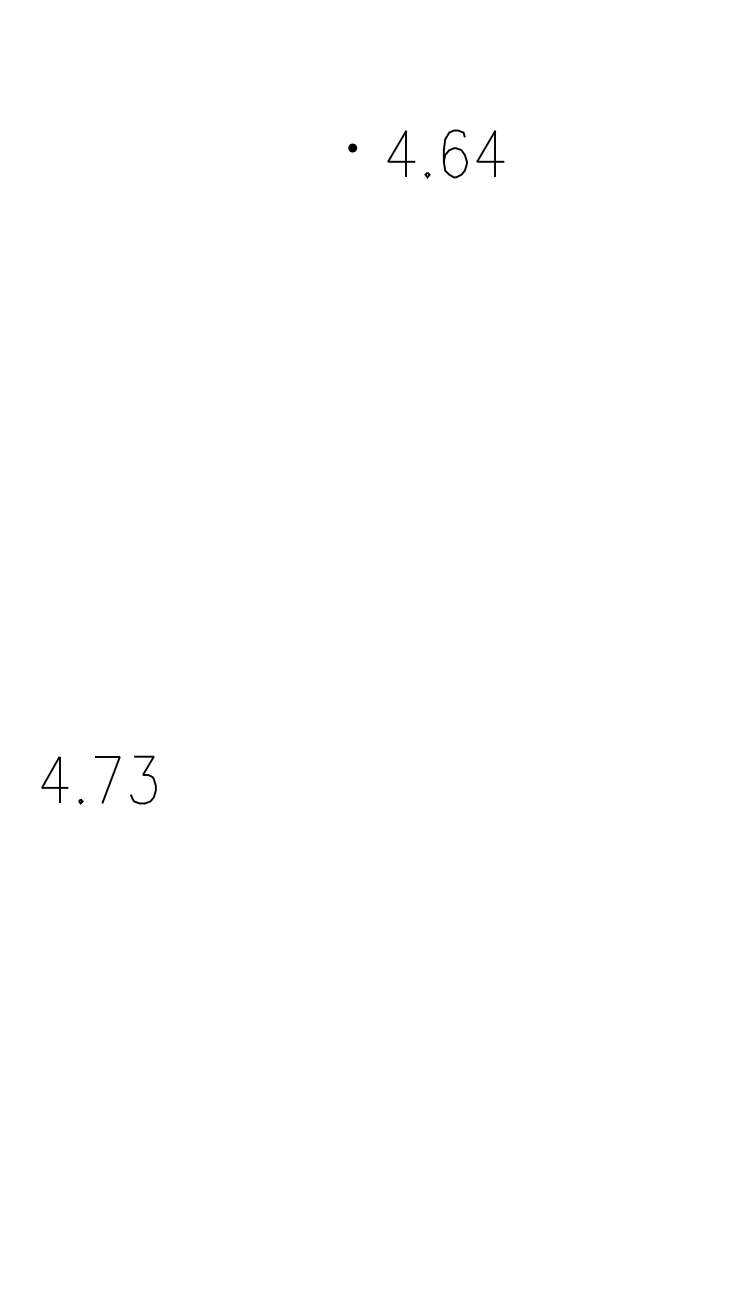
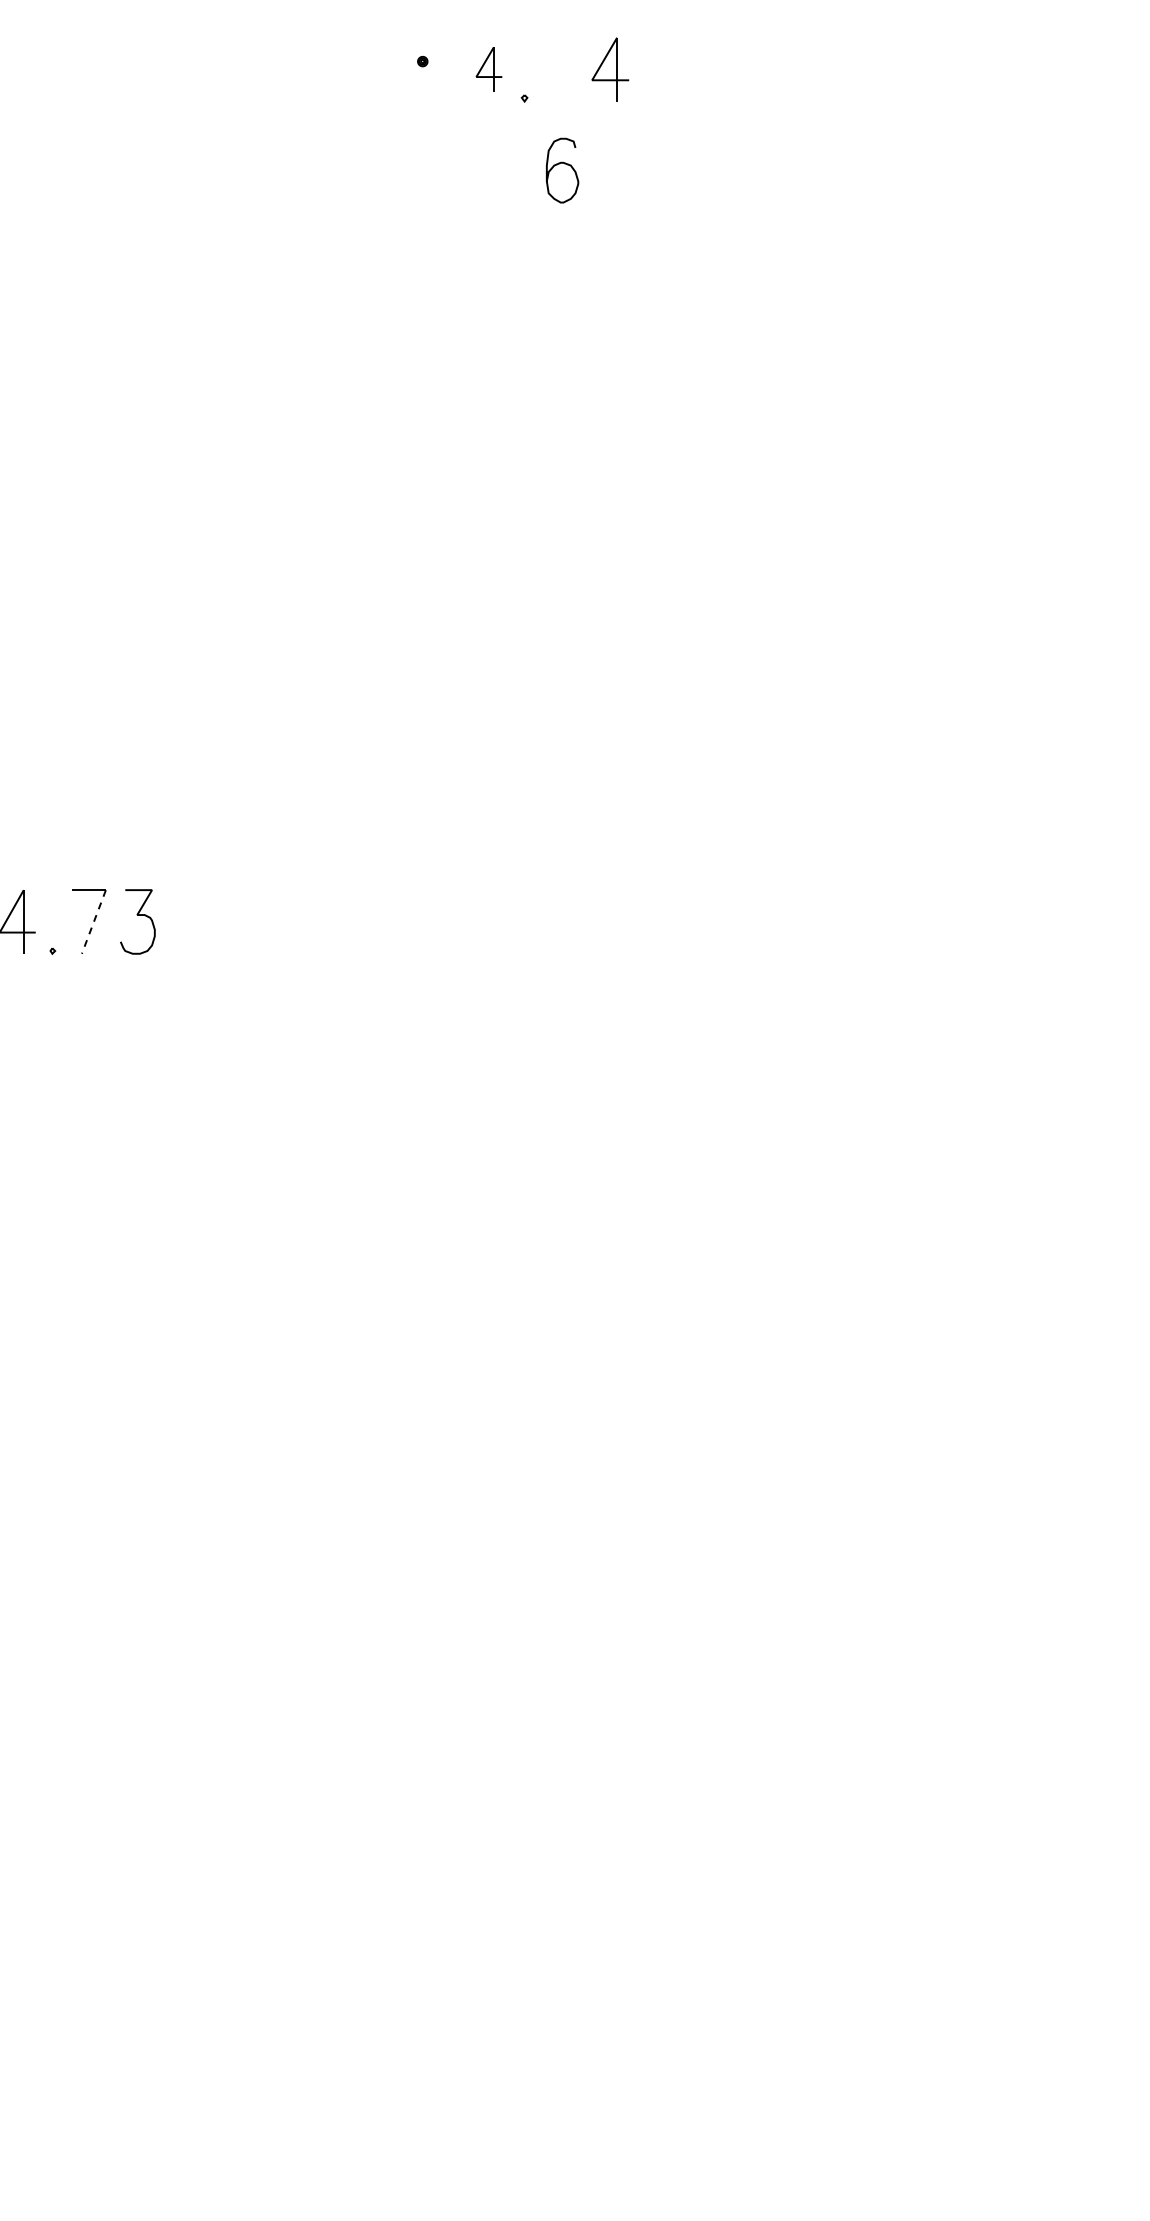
curve: (456, 149) -> (564, 164), moved
part: (400, 153) -> (488, 69), size x0.7
line: (110, 780) -> (93, 922), solid -> dashed

